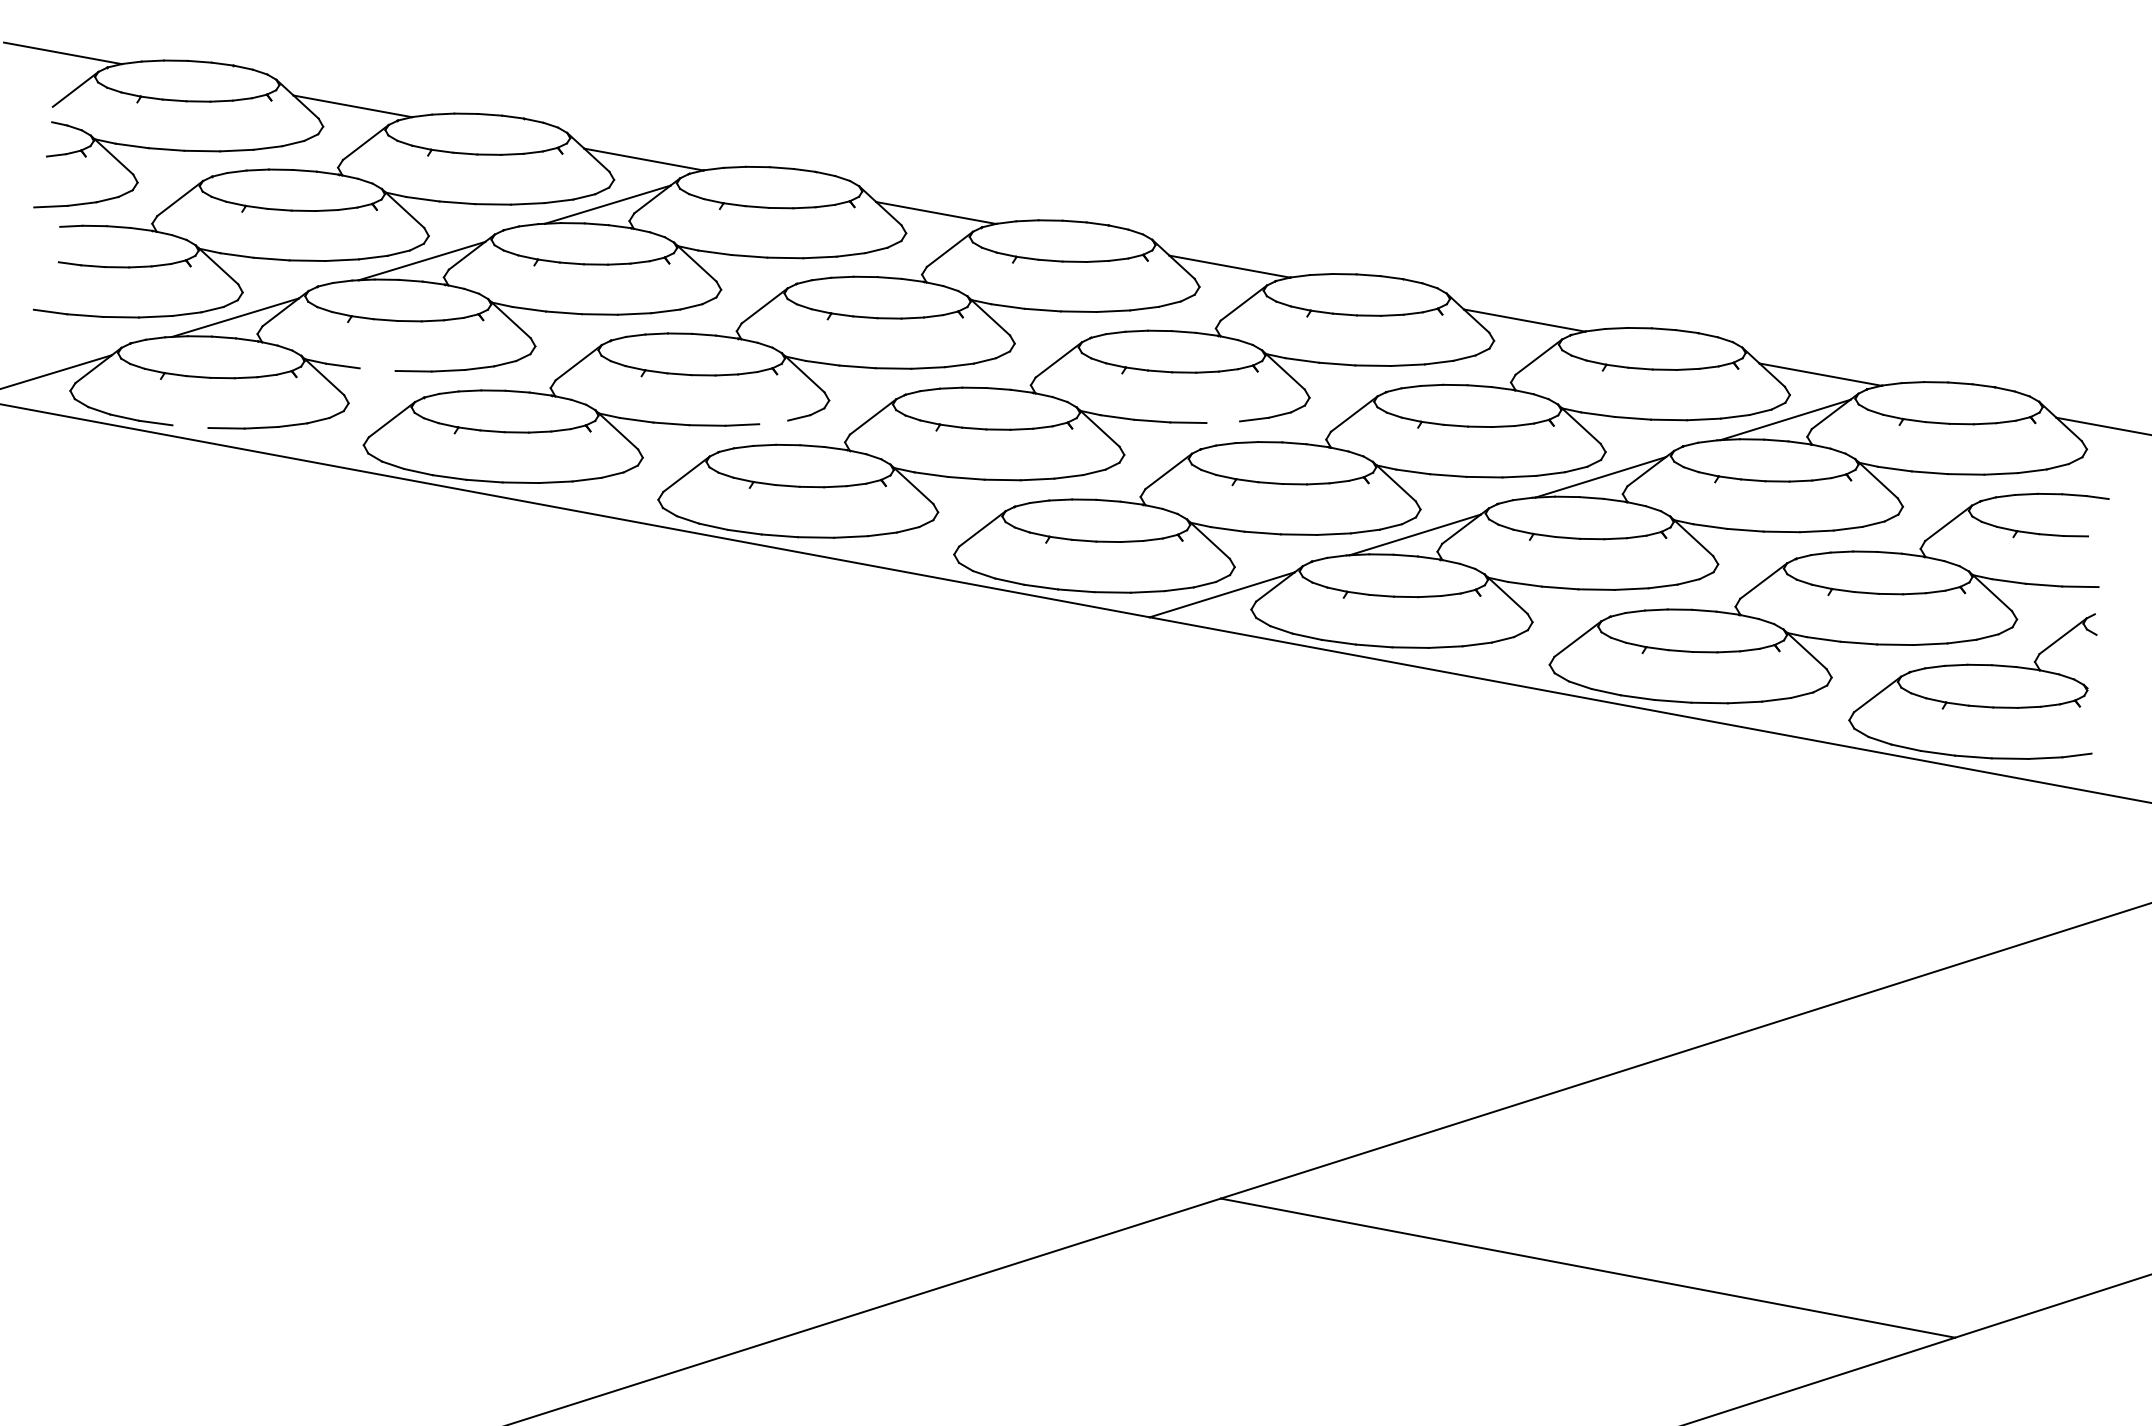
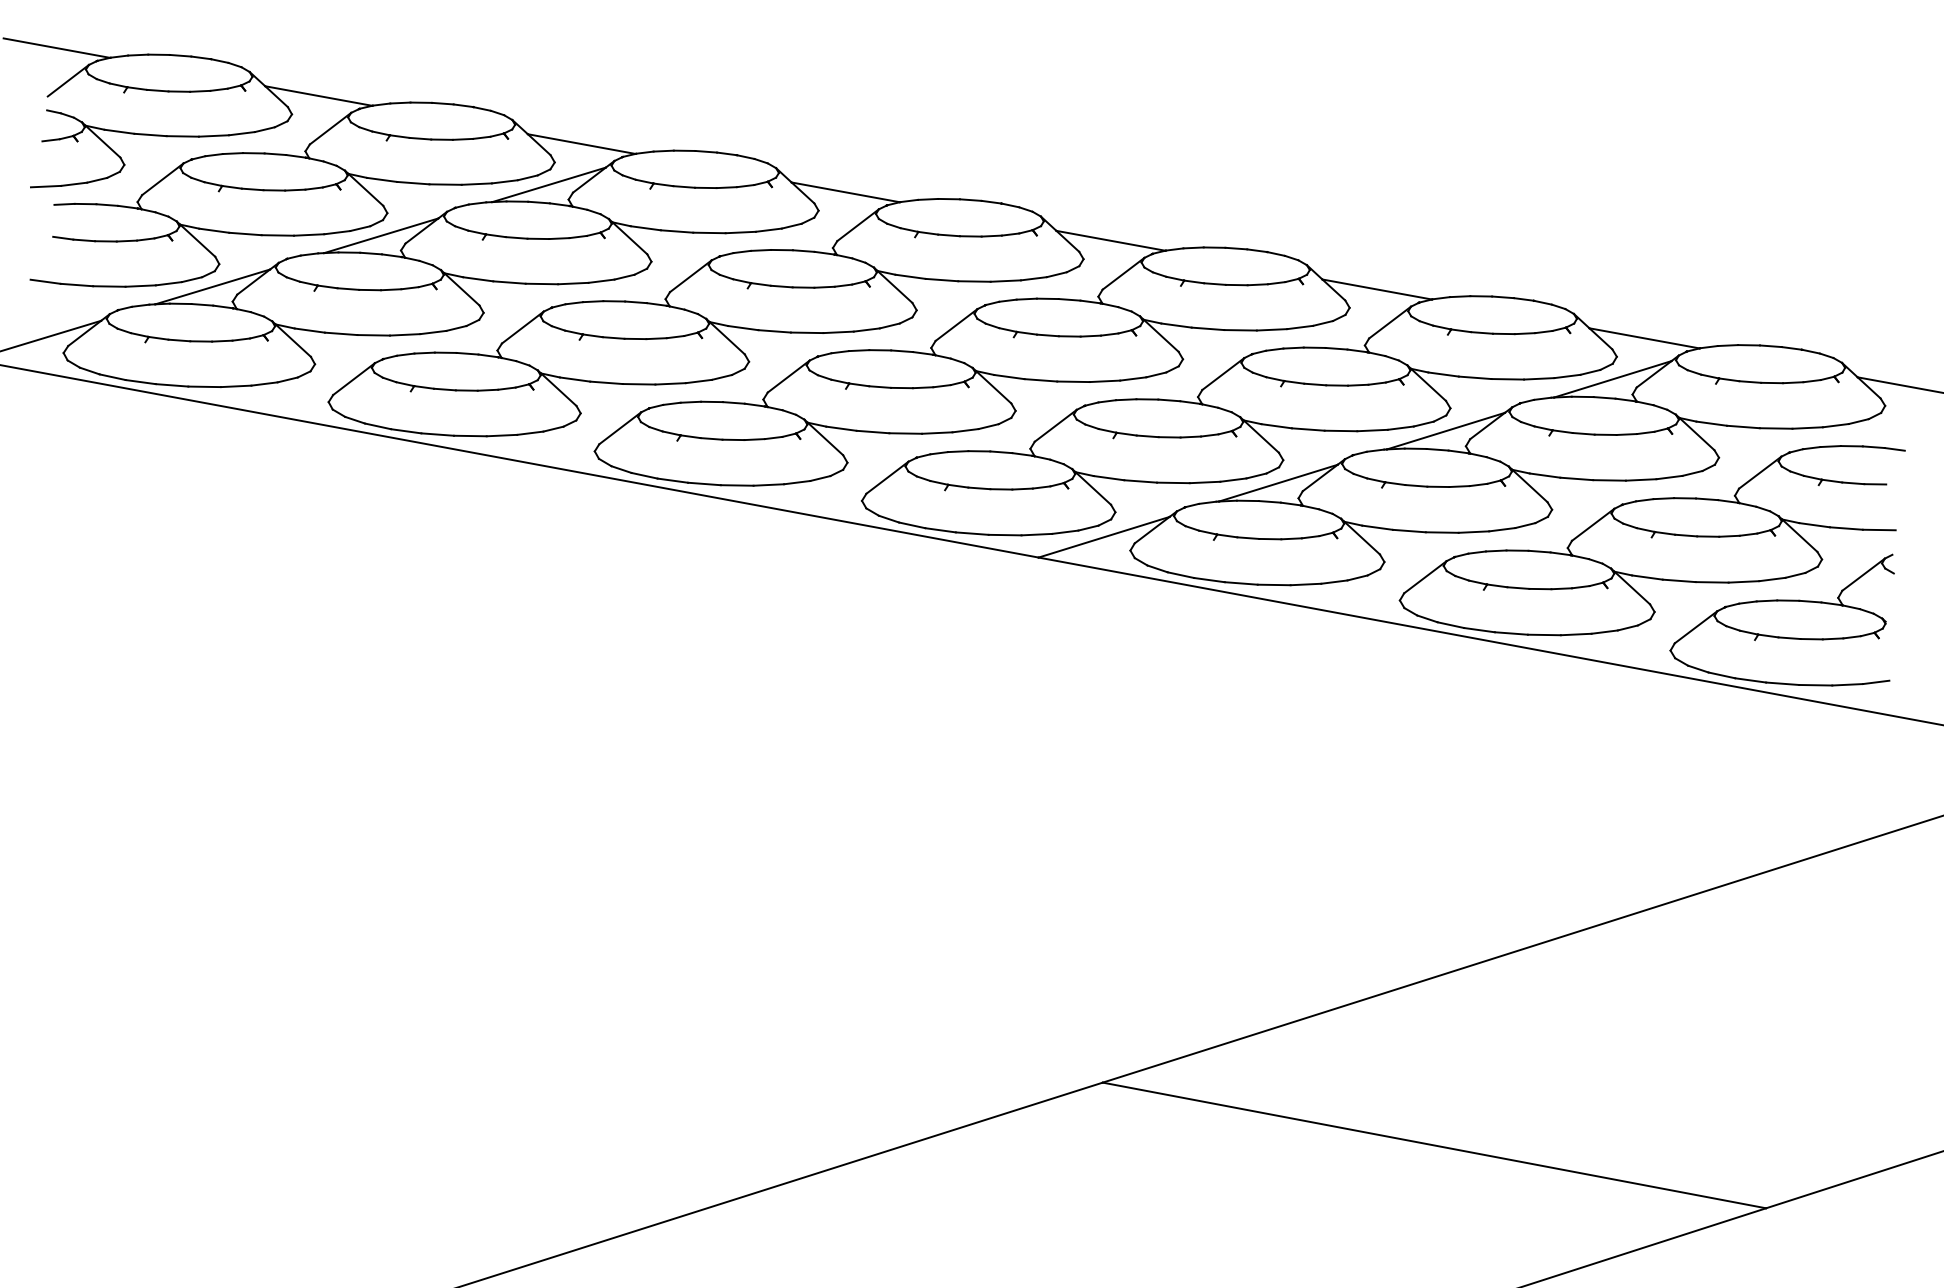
line: (377, 369) -> (341, 333), added
line: (773, 422) -> (698, 381), added
line: (1223, 422) -> (1105, 381), added
line: (190, 426) -> (172, 385), added

